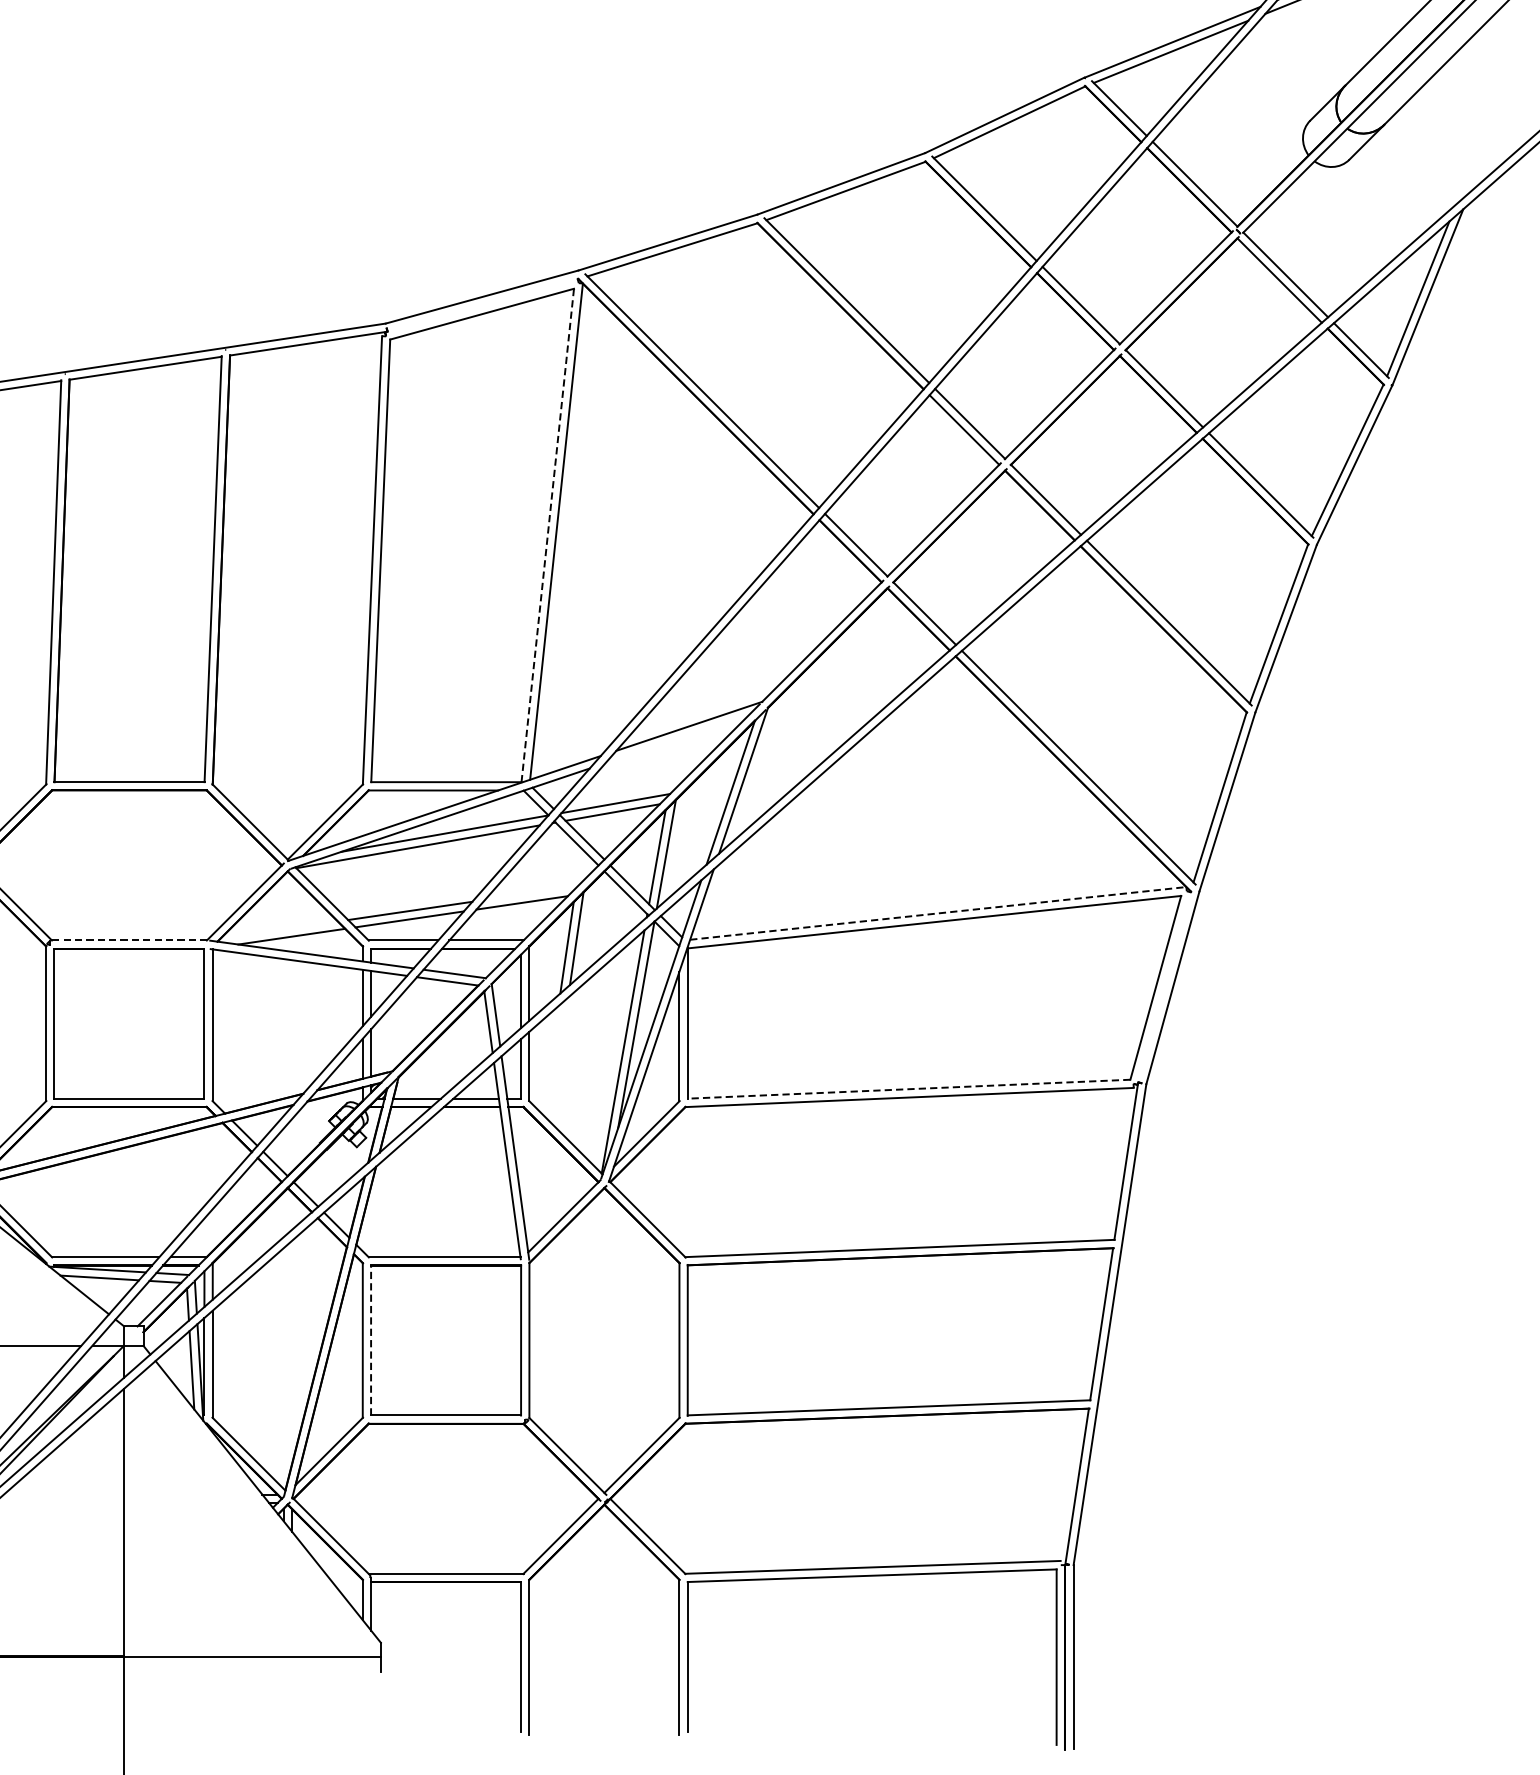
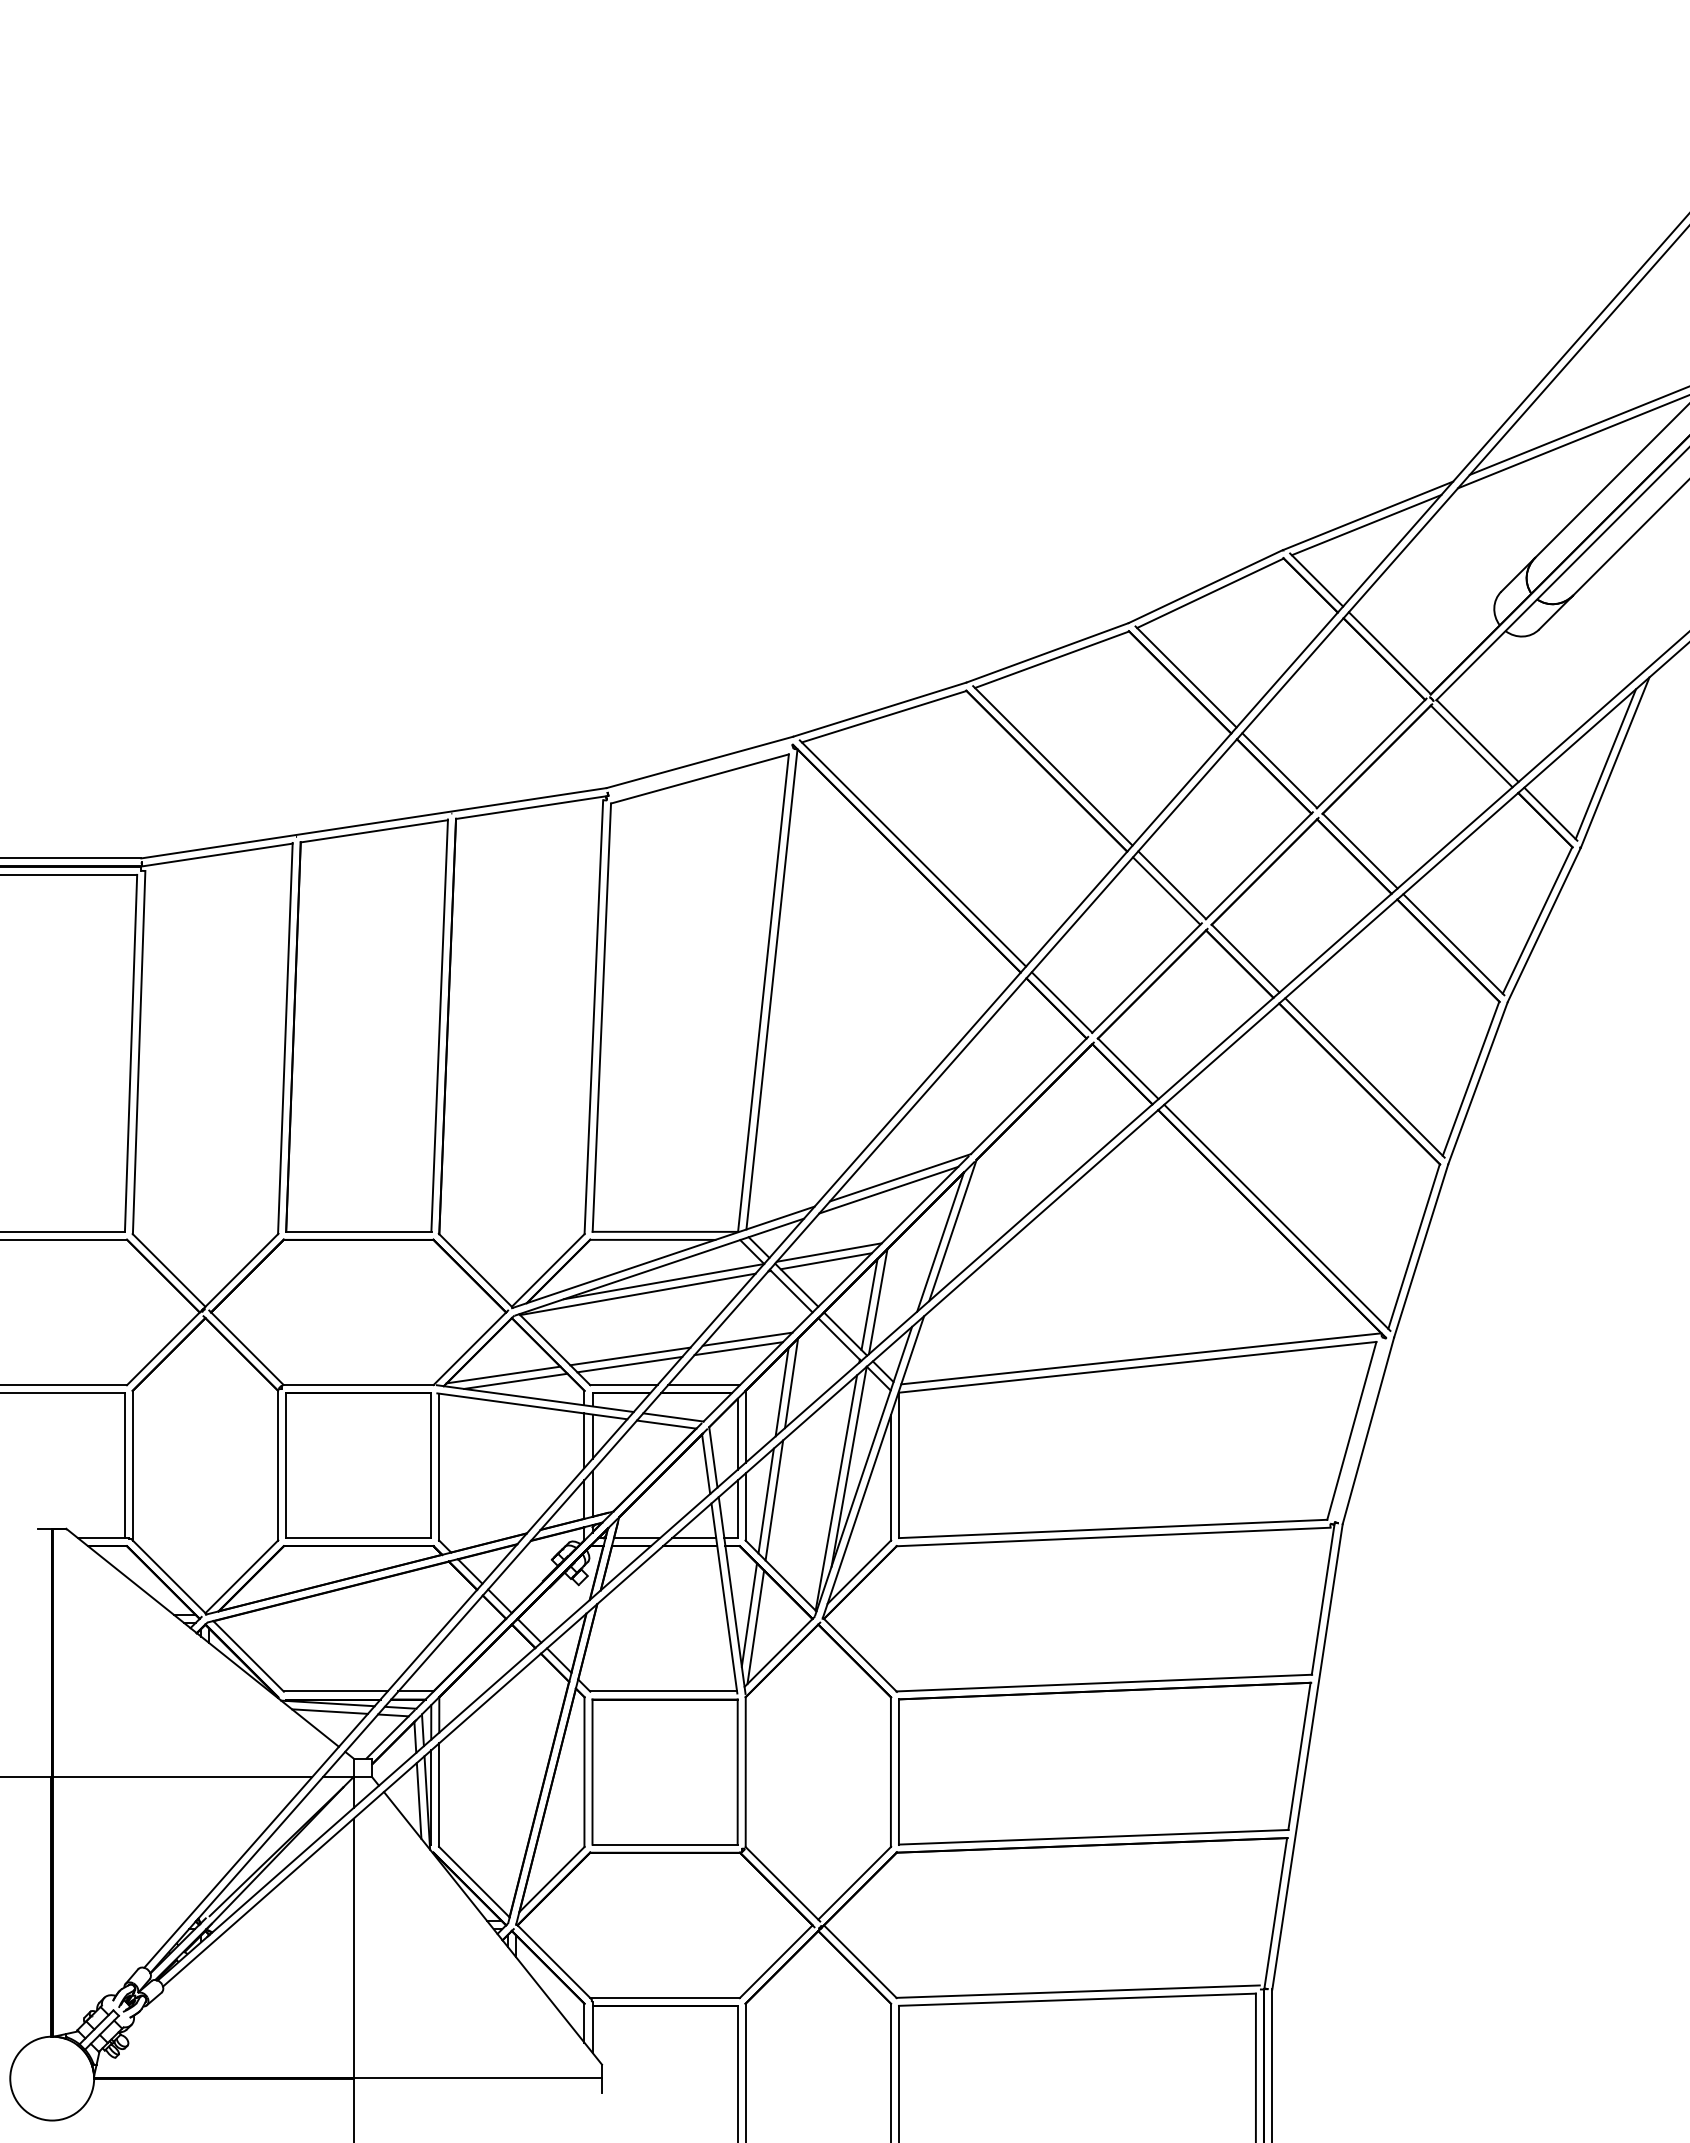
line: (547, 534) -> (763, 992), dashed -> solid
line: (676, 738) -> (888, 1189), added
line: (531, 892) -> (747, 1338), added
line: (938, 913) -> (1141, 1358), dashed -> solid
line: (279, 929) -> (503, 1374), added
line: (129, 940) -> (358, 1385), dashed -> solid
line: (549, 1059) -> (765, 1500), added
line: (559, 1059) -> (774, 1500), added
line: (908, 1088) -> (1112, 1528), dashed -> solid
line: (533, 1177) -> (749, 1614), added
line: (539, 1191) -> (755, 1627), added
line: (371, 1340) -> (592, 1772), dashed -> solid

